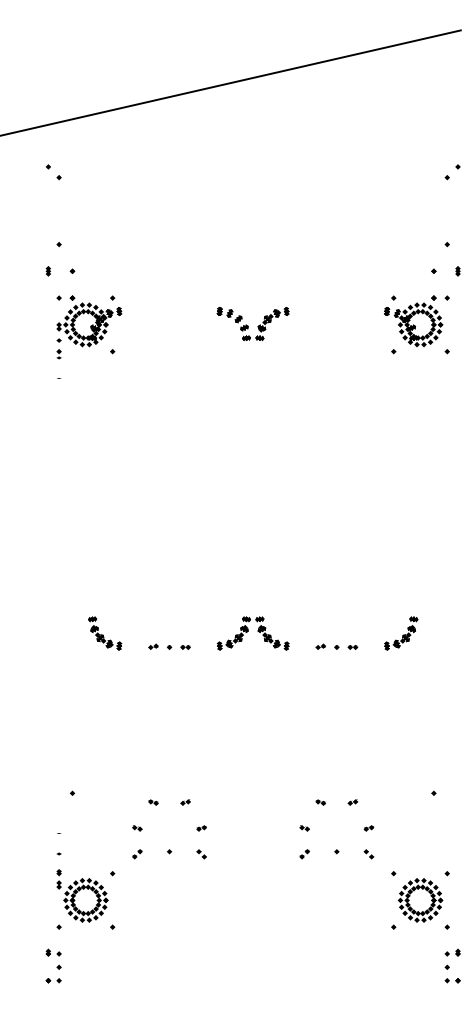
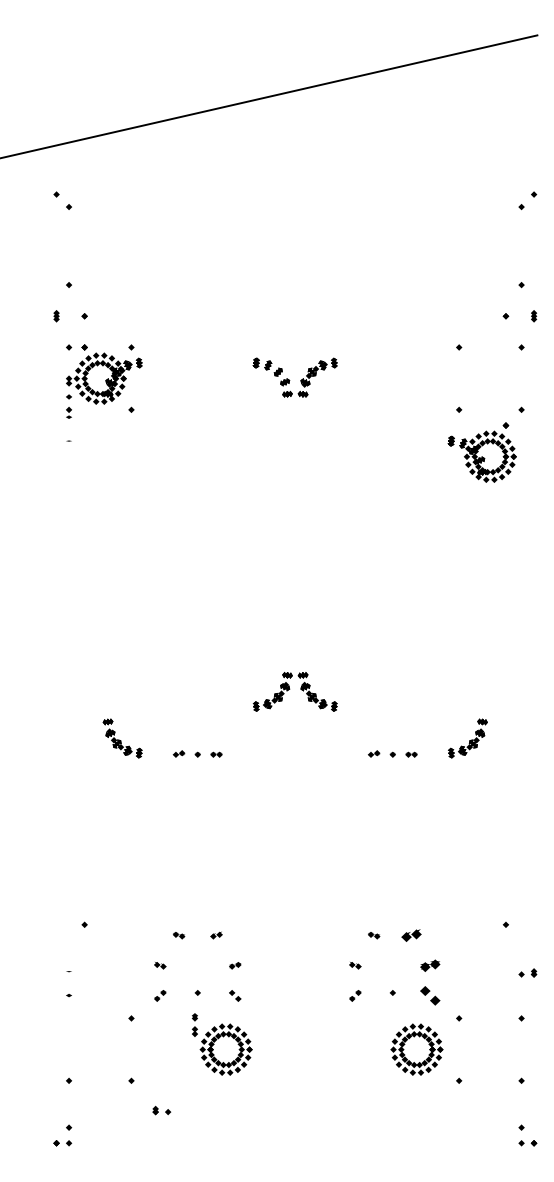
part: (413, 321) -> (482, 452), moved
part: (252, 633) -> (294, 691), moved
part: (352, 802) -> (411, 935), size x1.6
part: (368, 828) -> (429, 965), size x1.6
part: (368, 854) -> (429, 996), size x1.6
part: (82, 895) -> (222, 1043), moved
part: (420, 900) -> (416, 1049), moved
part: (53, 952) -> (161, 1110), moved
part: (452, 952) -> (527, 972), moved

